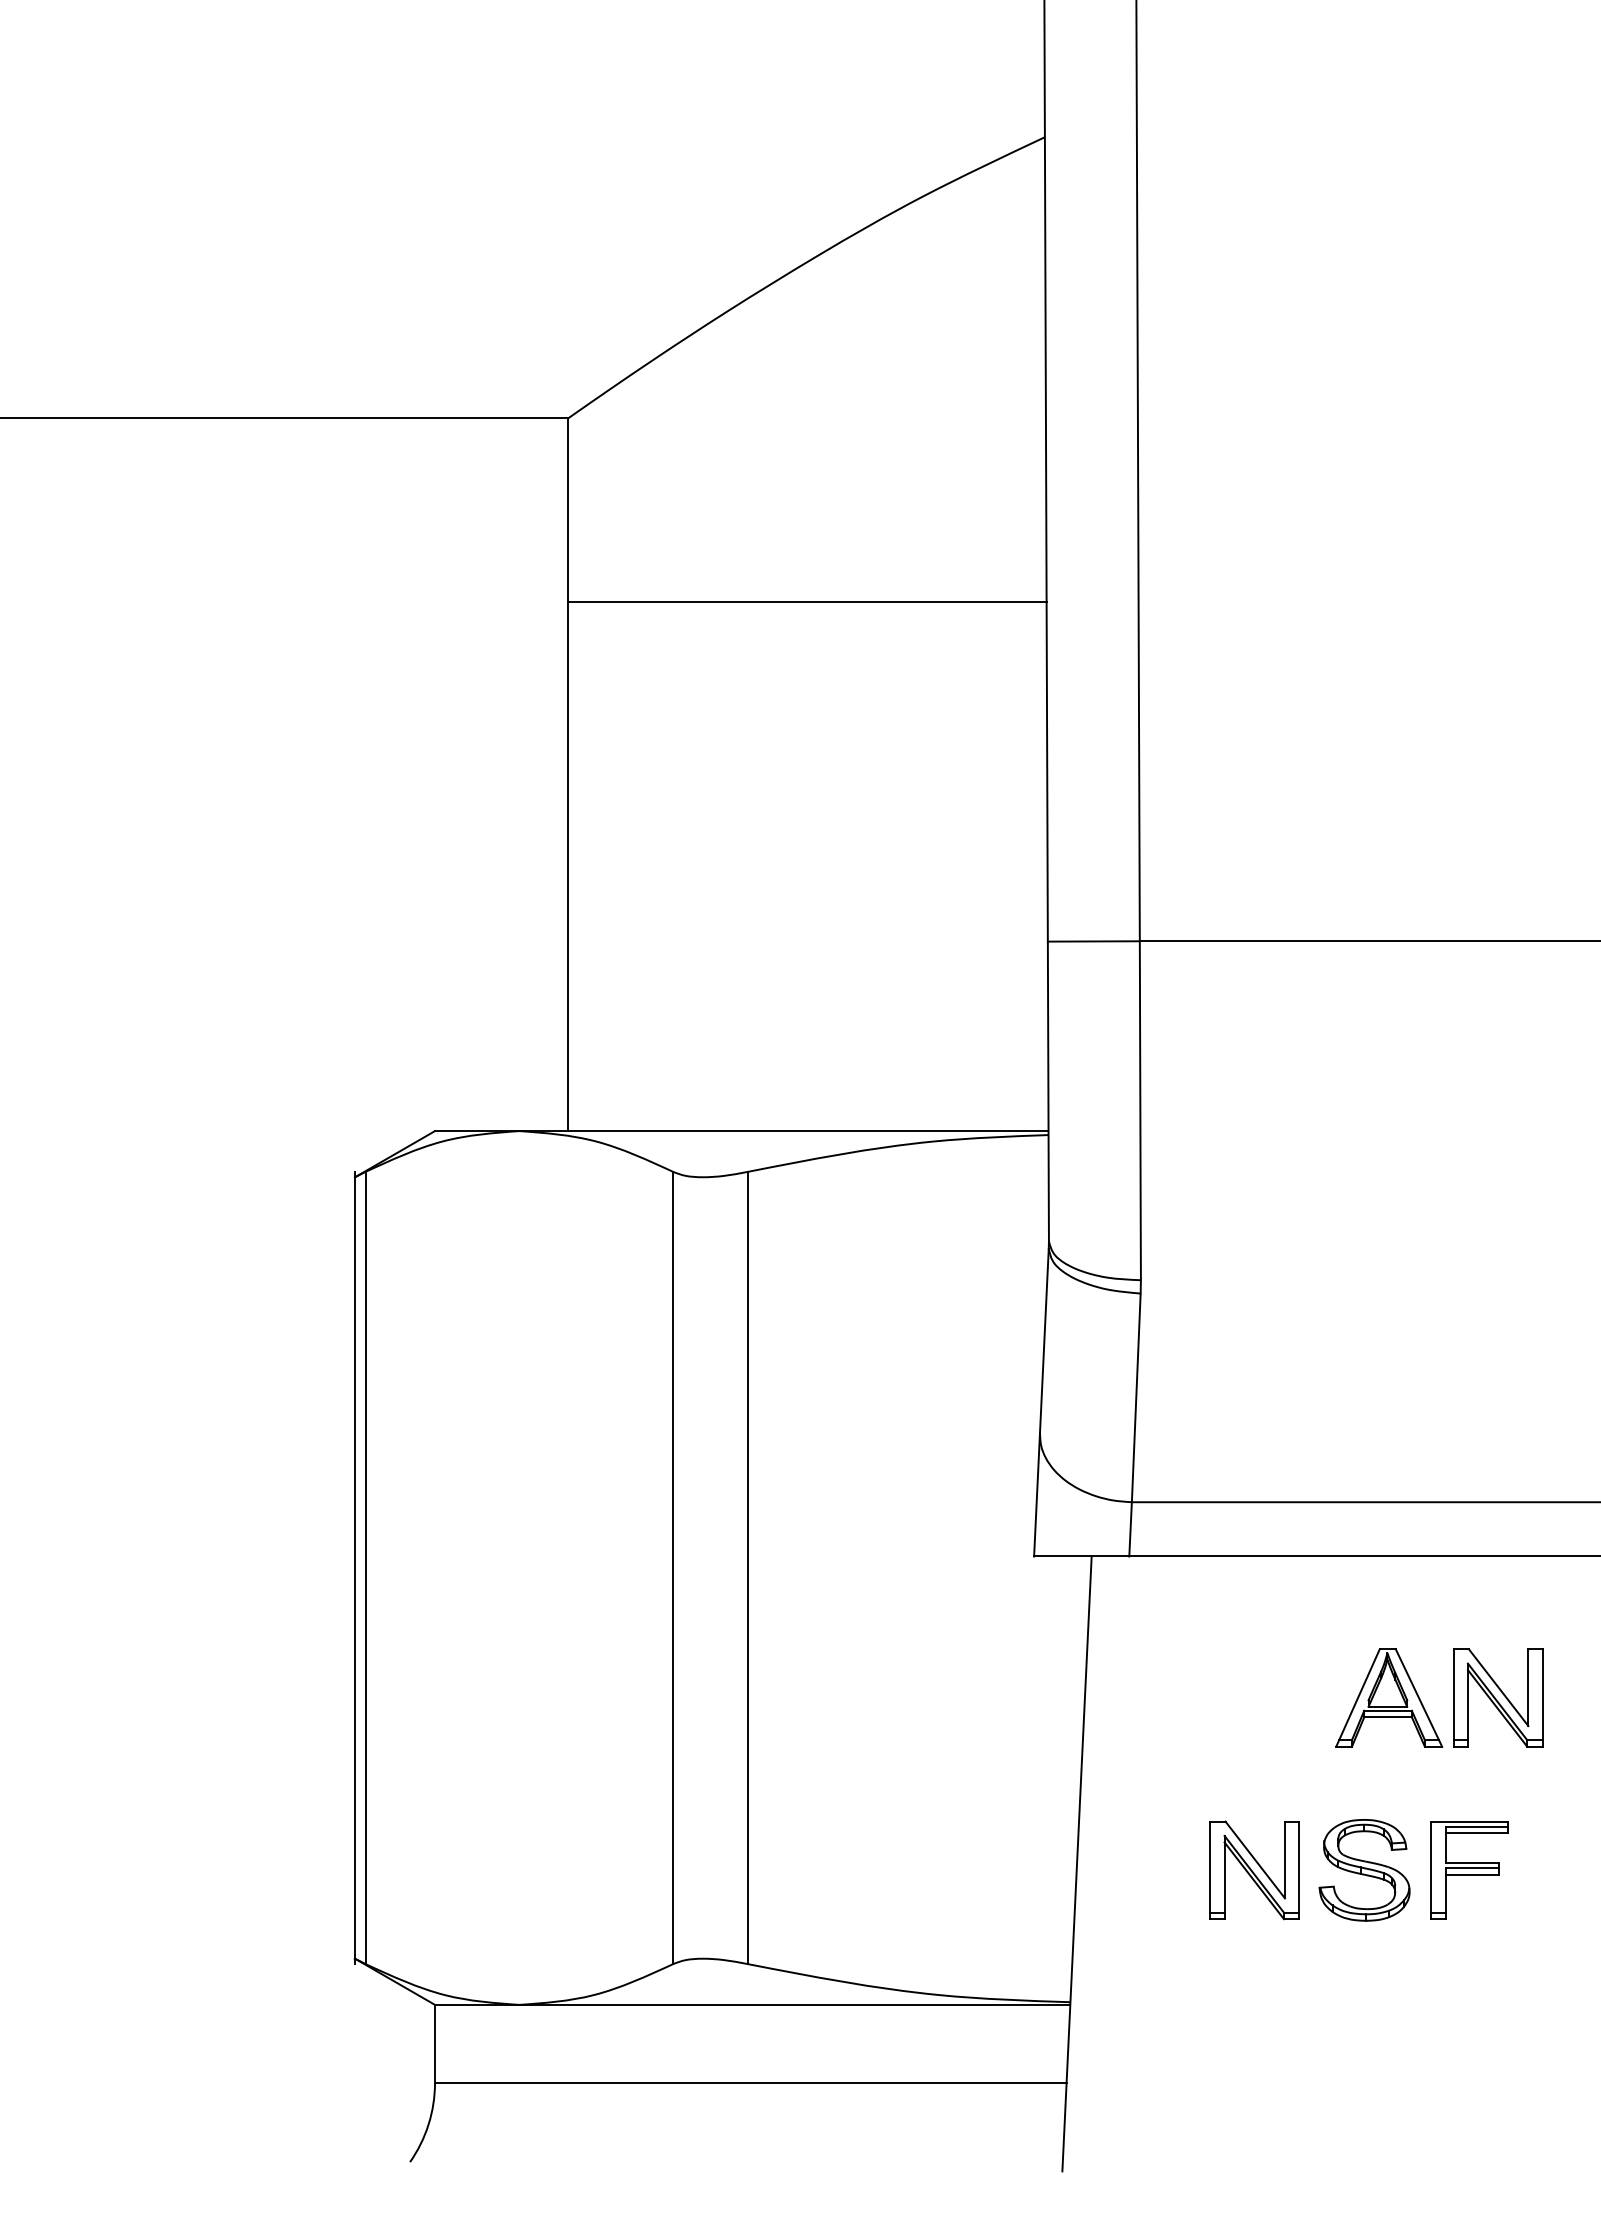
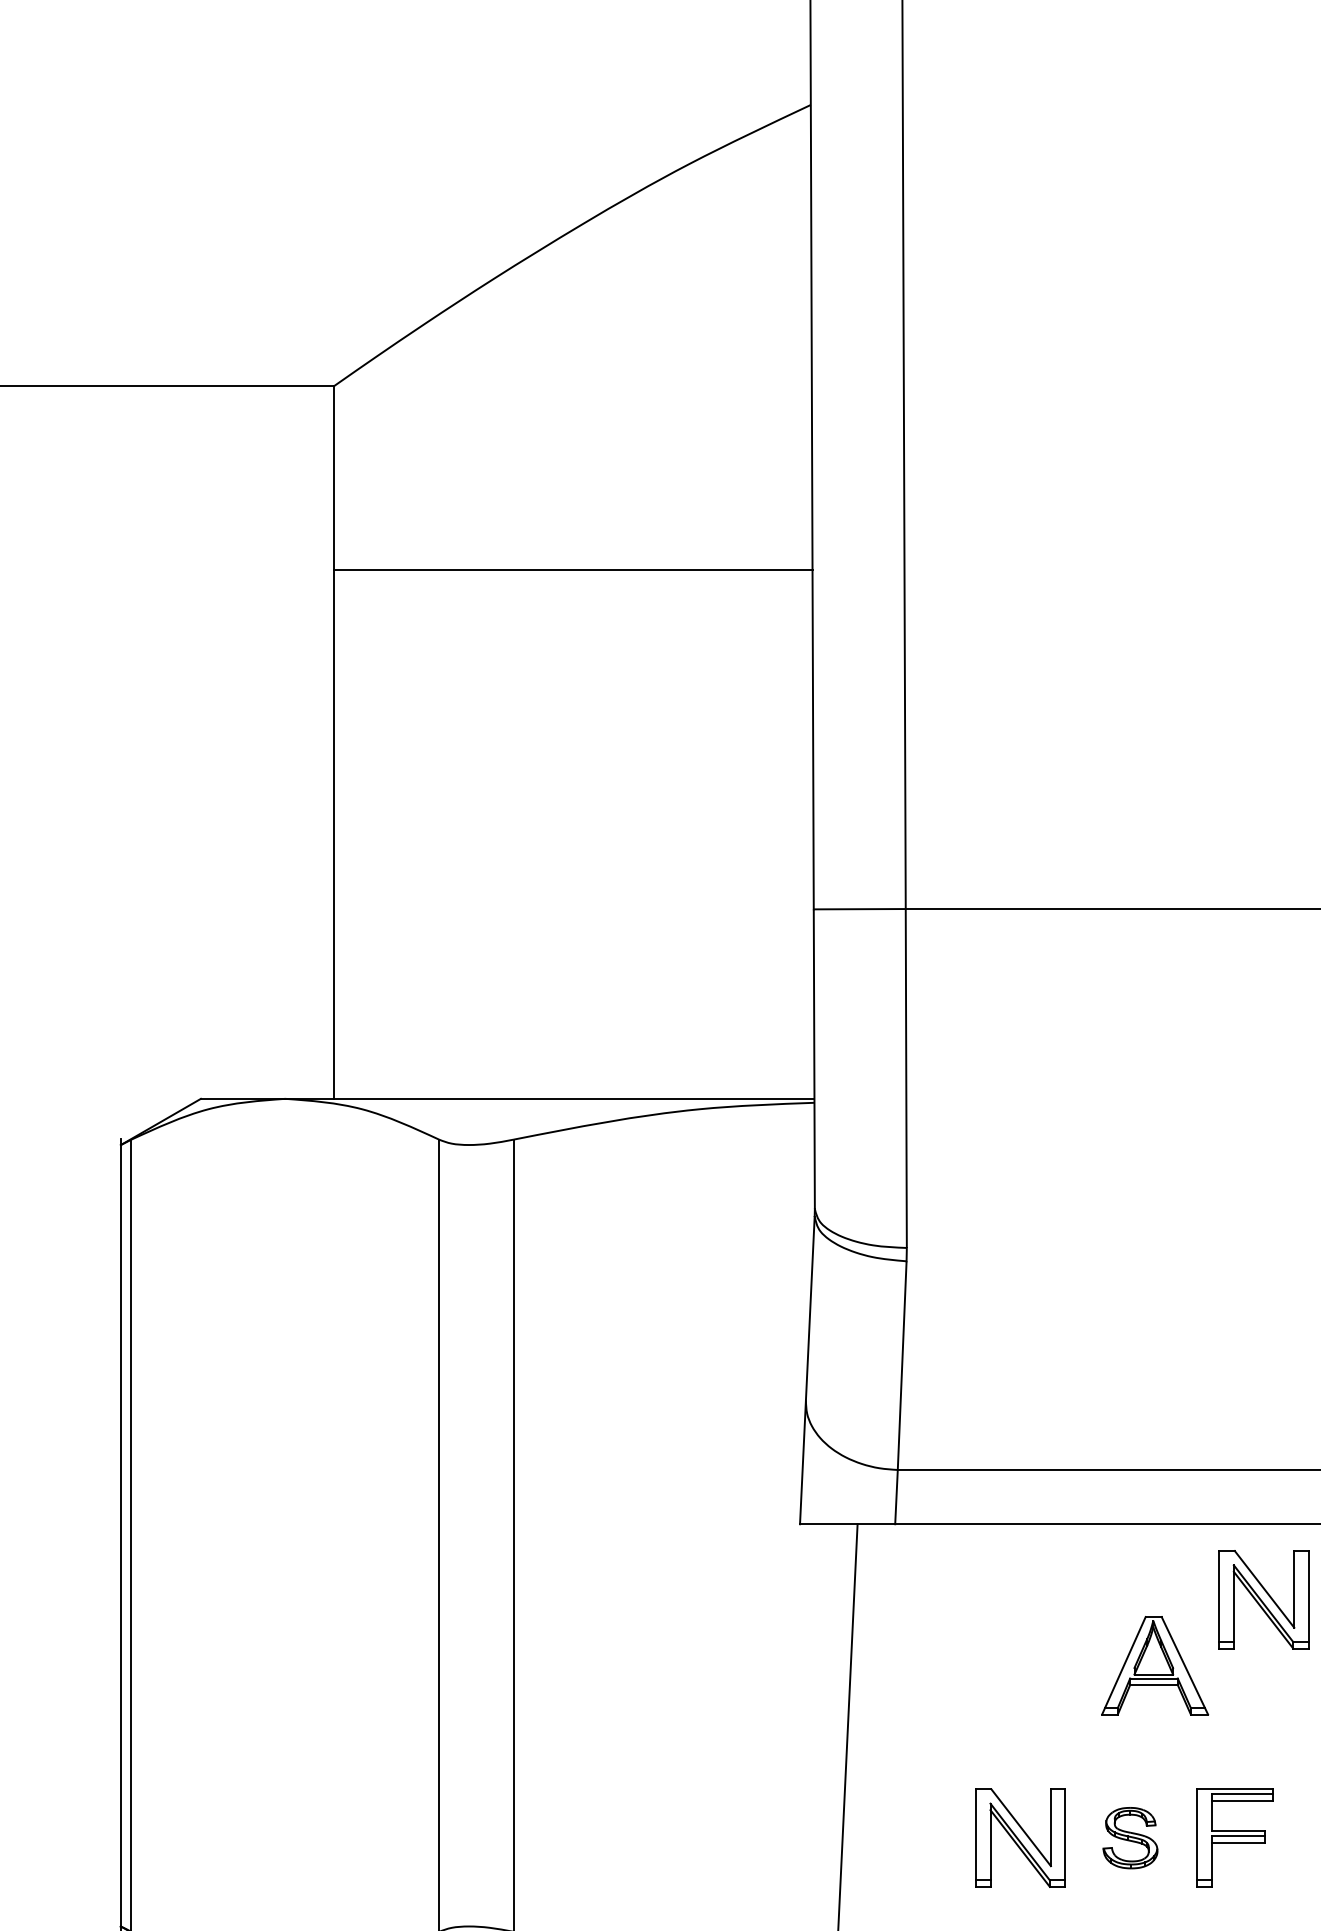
part: (1498, 1697) -> (1264, 1599), moved
part: (1364, 1870) -> (1130, 1838), size x0.6

